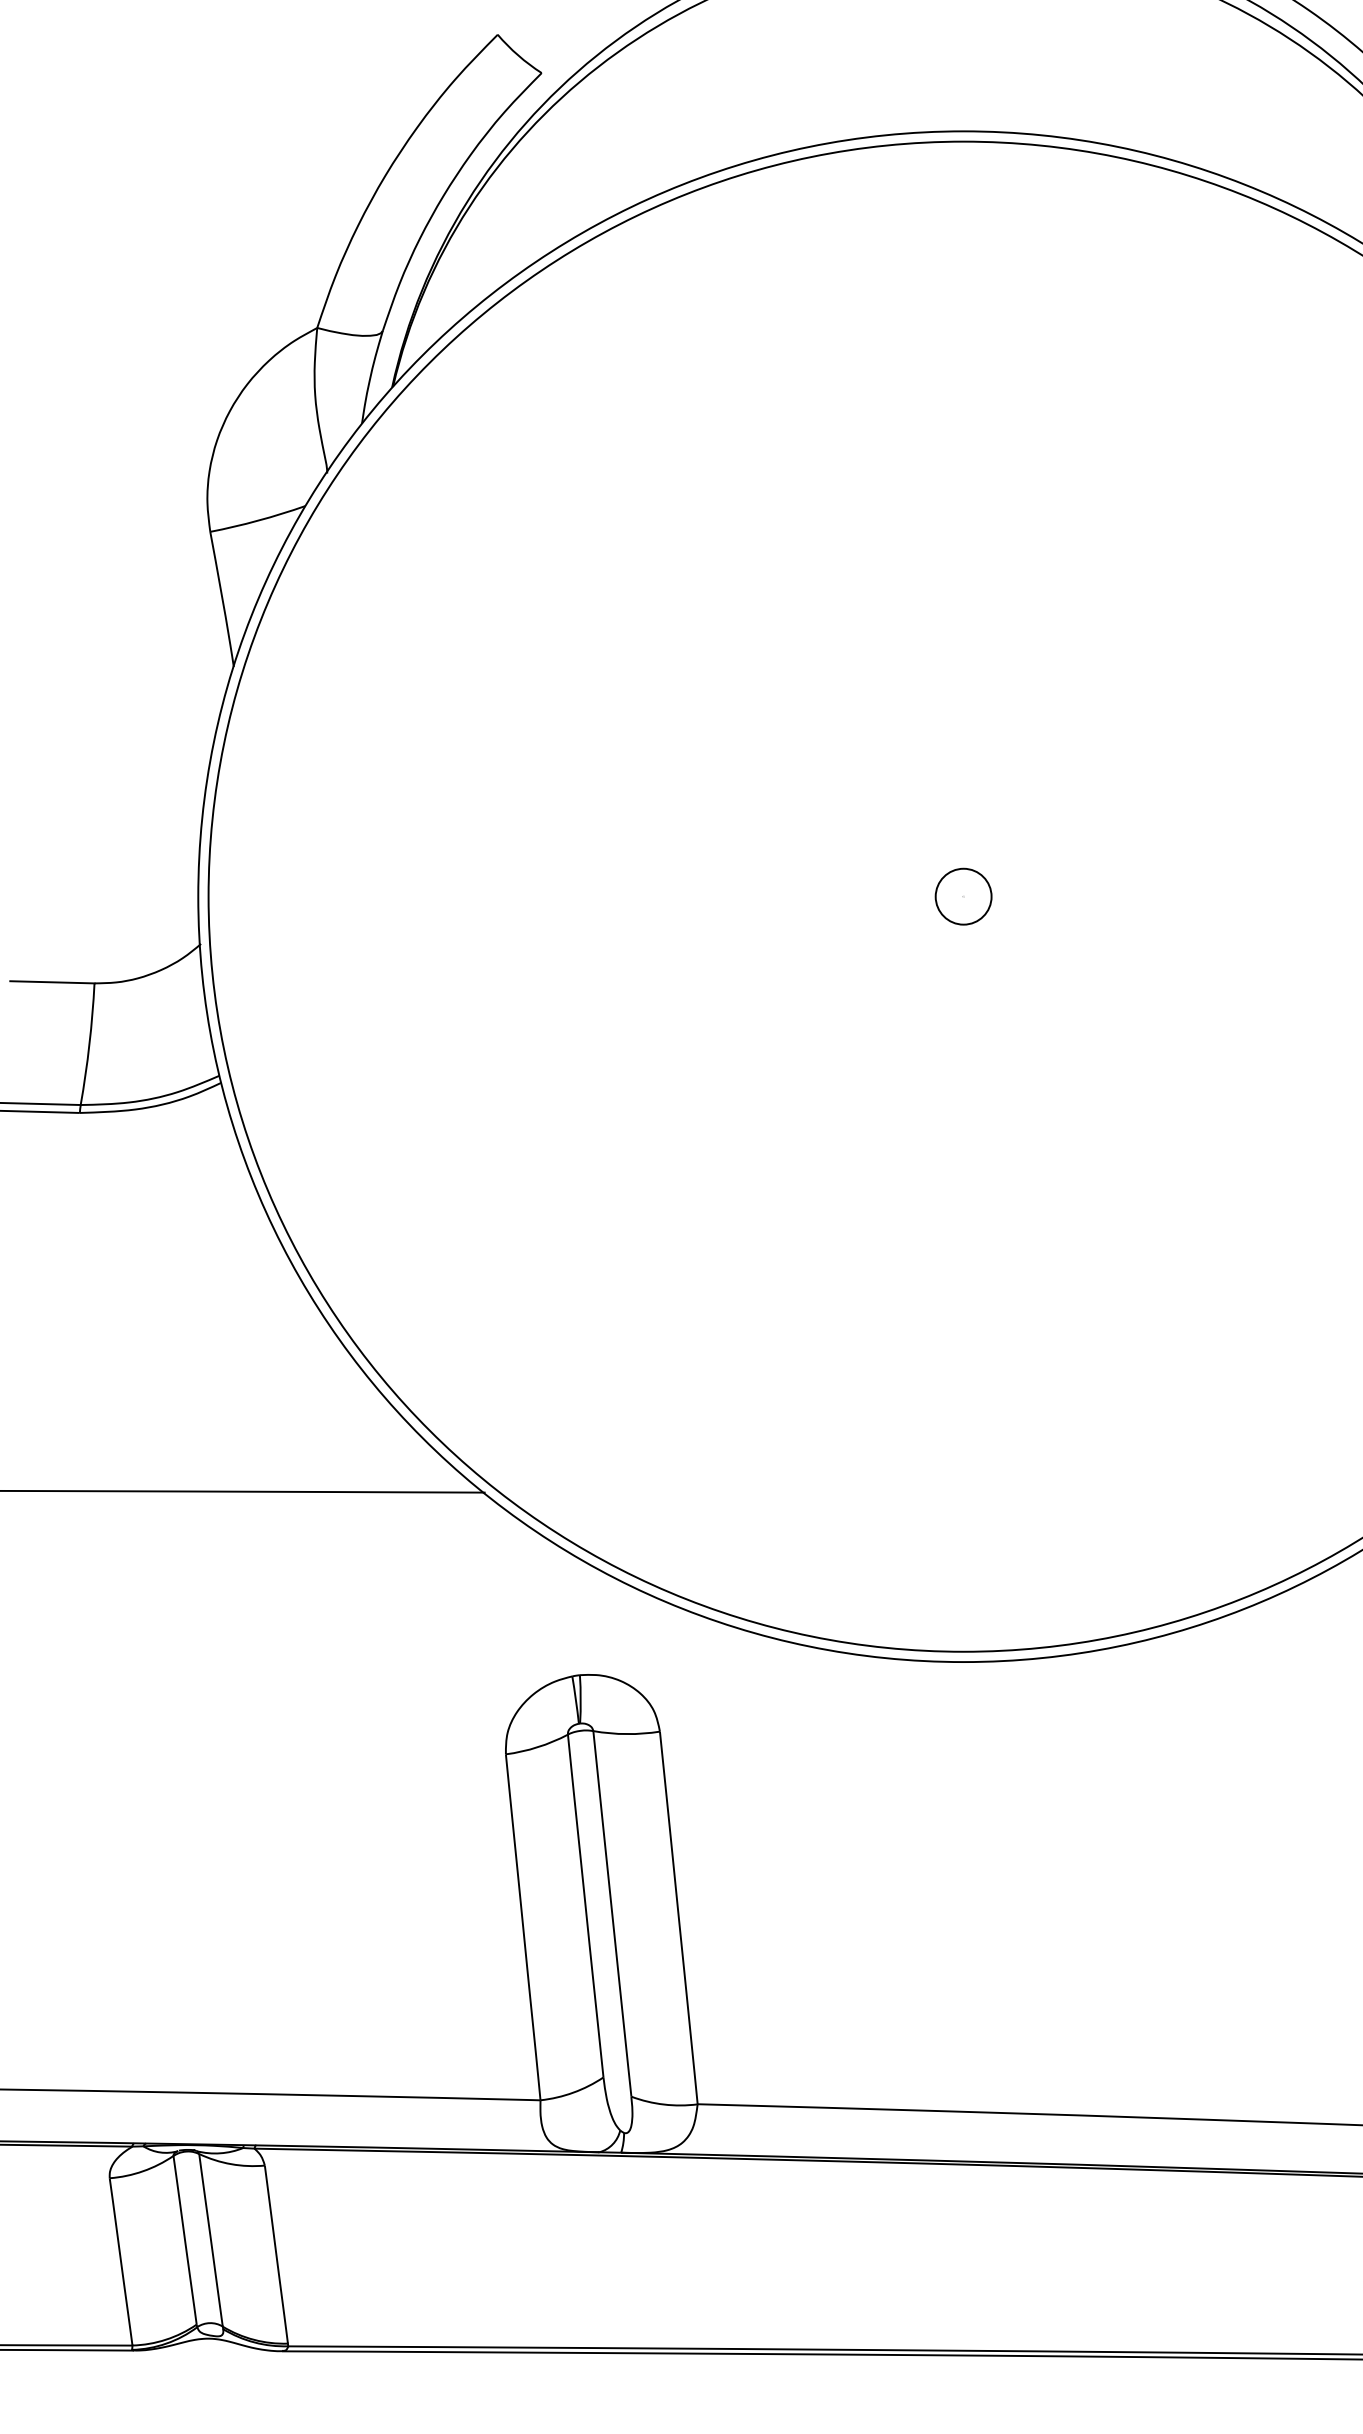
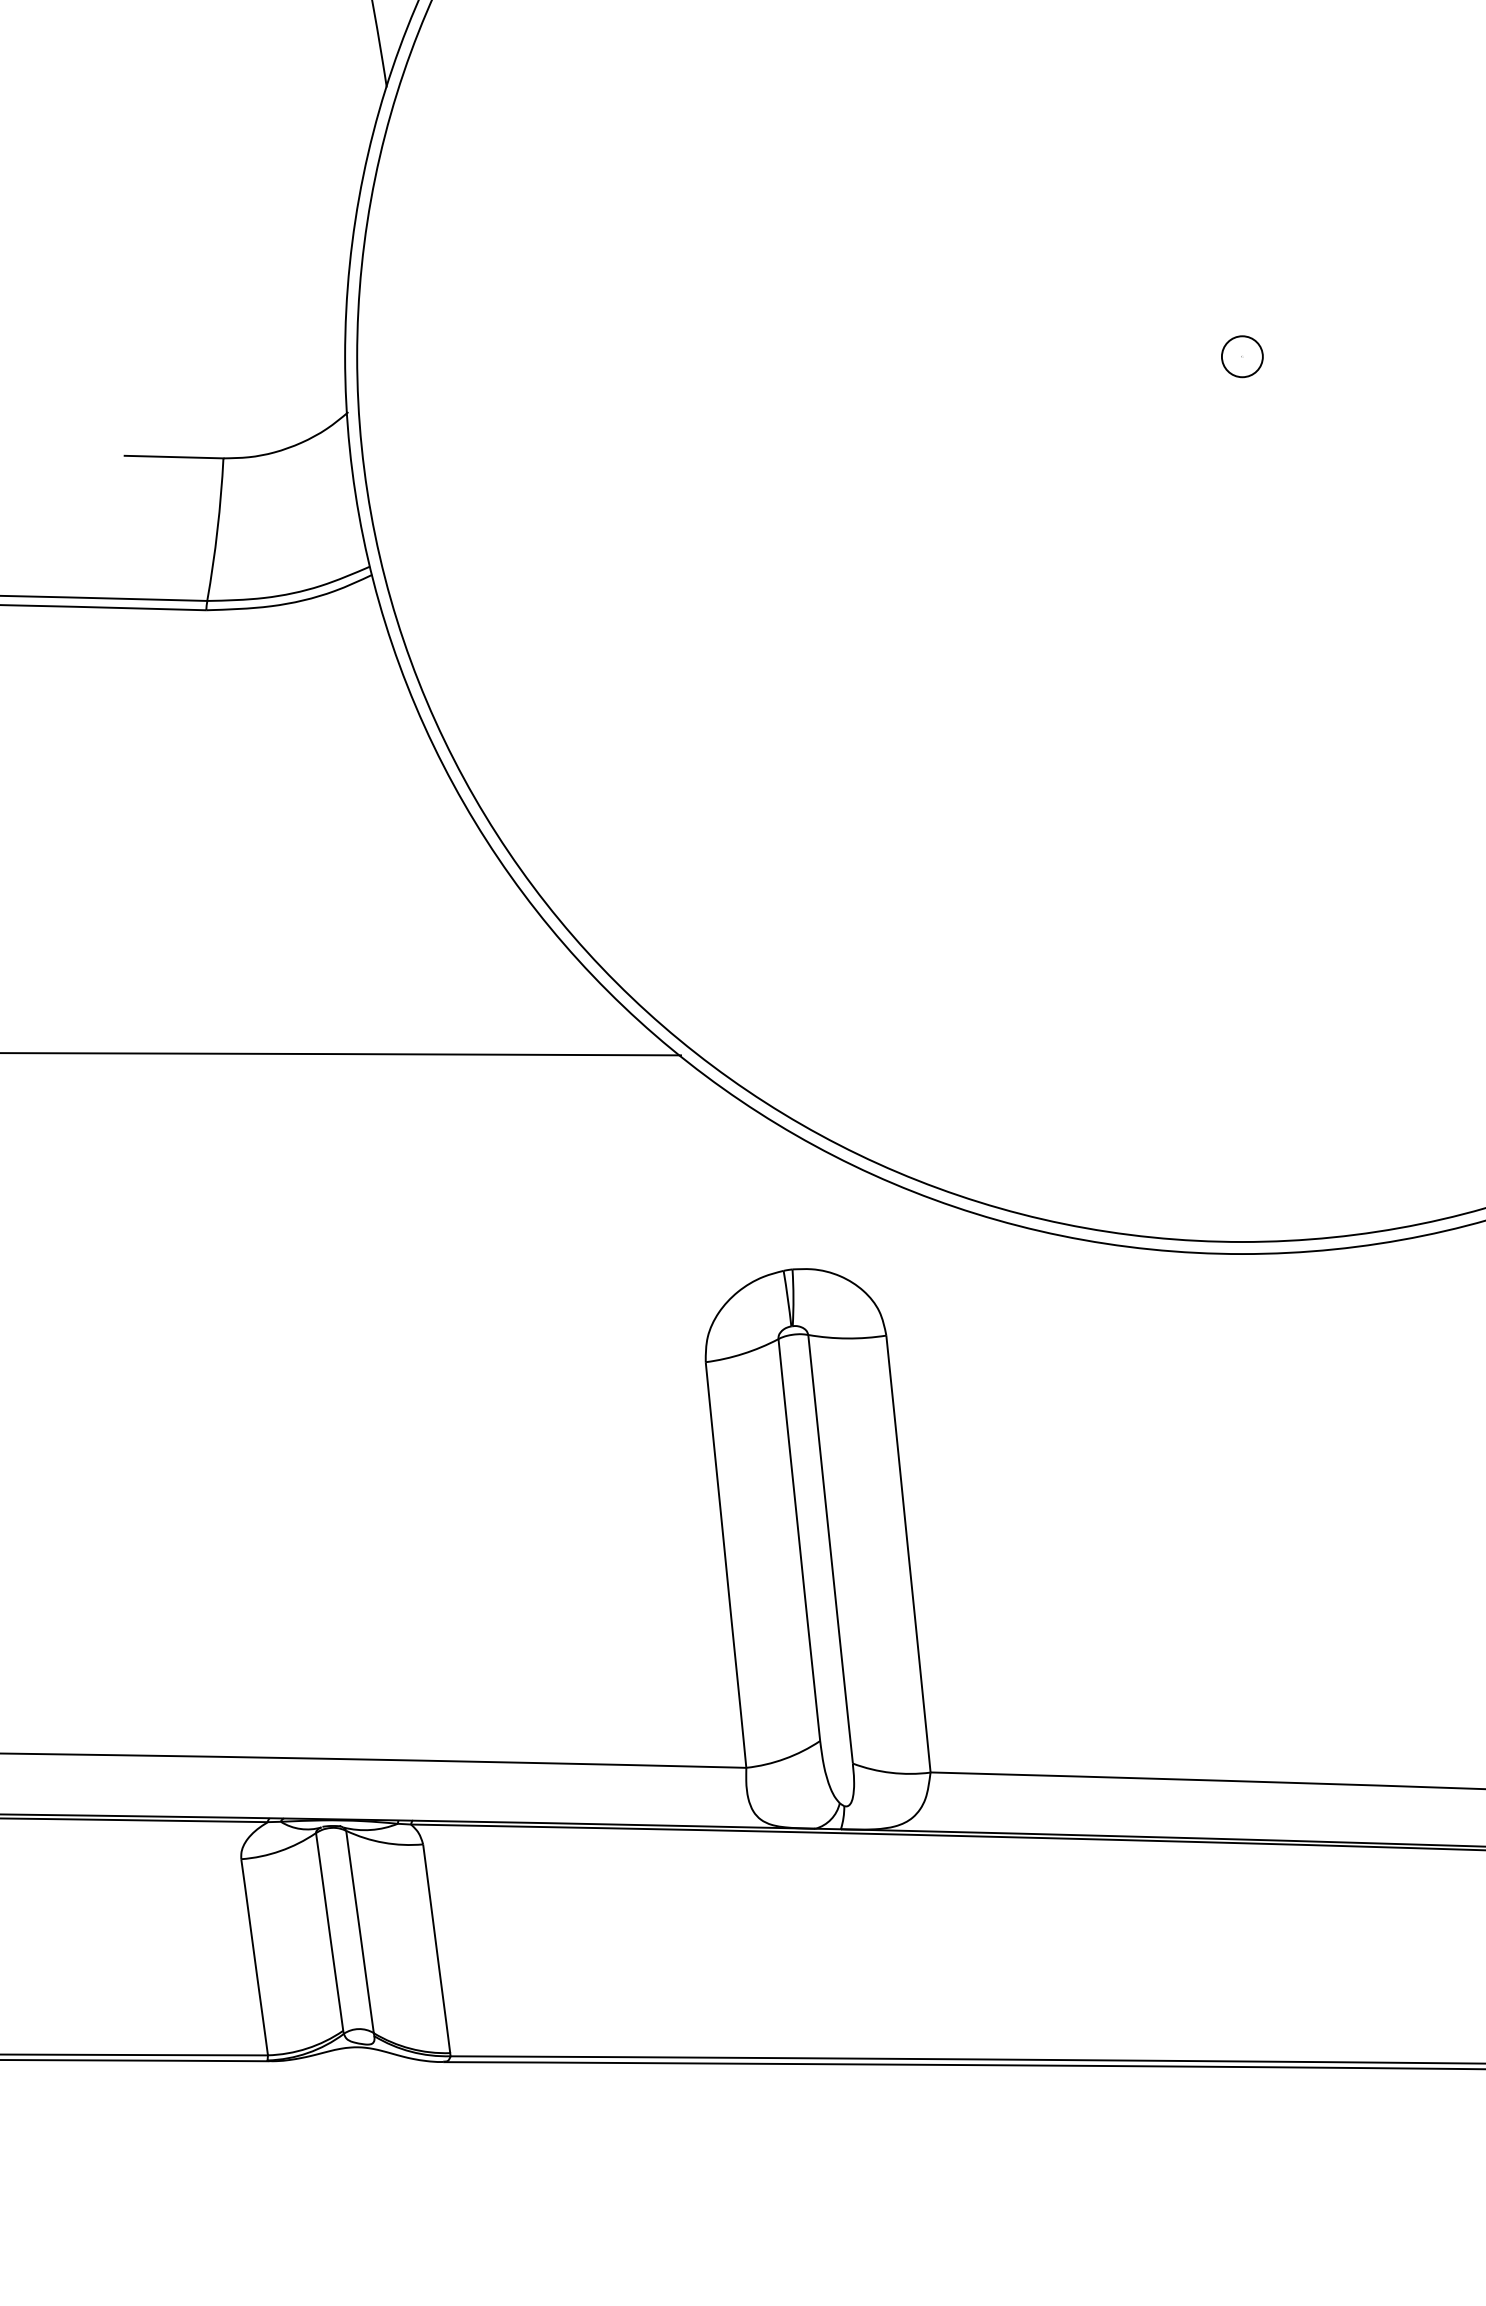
circle: (963, 896) -> (1242, 356), size x0.62

